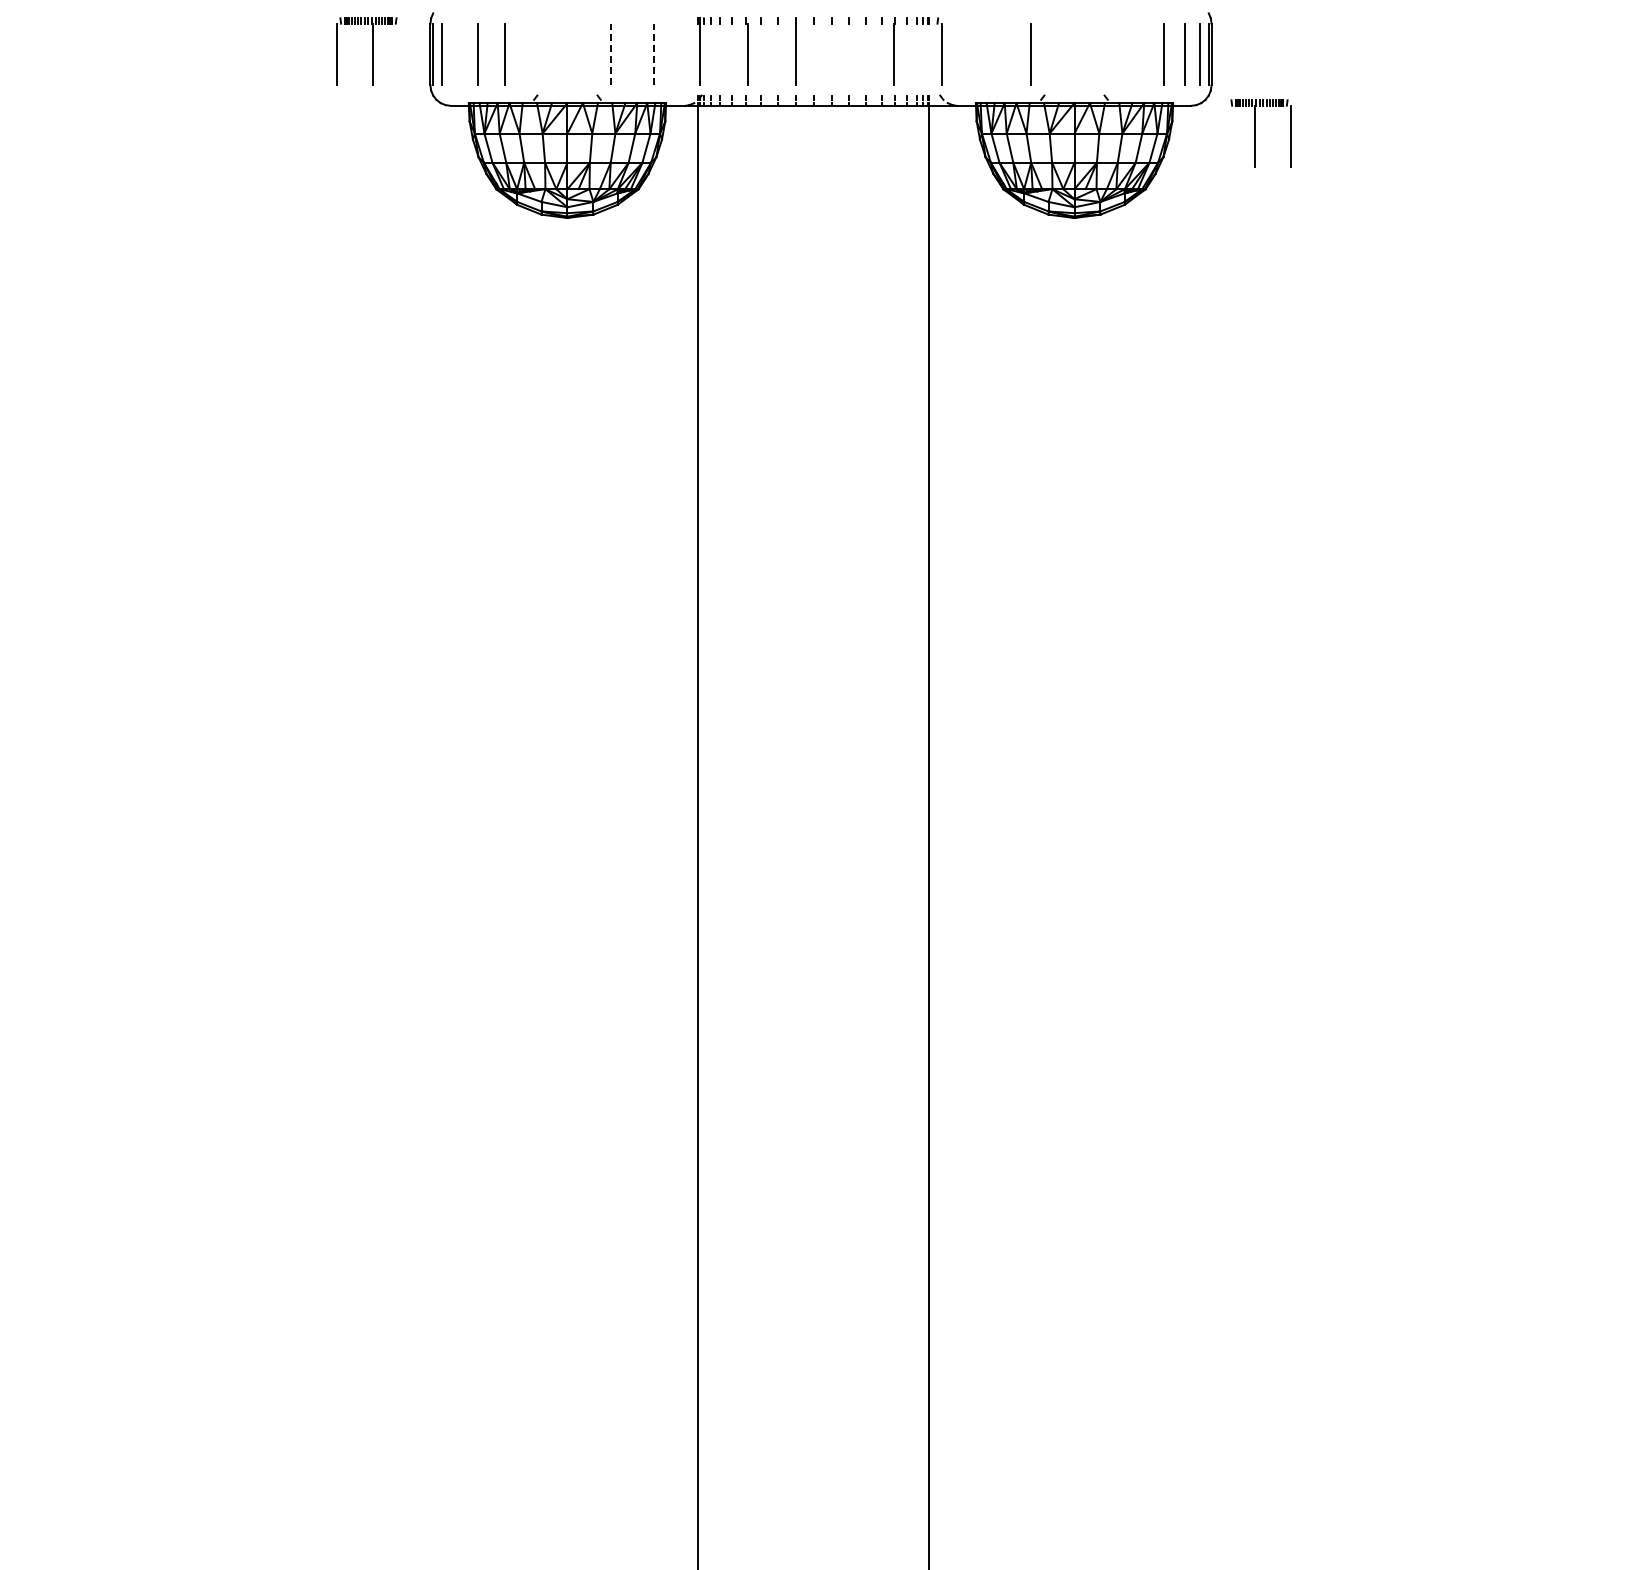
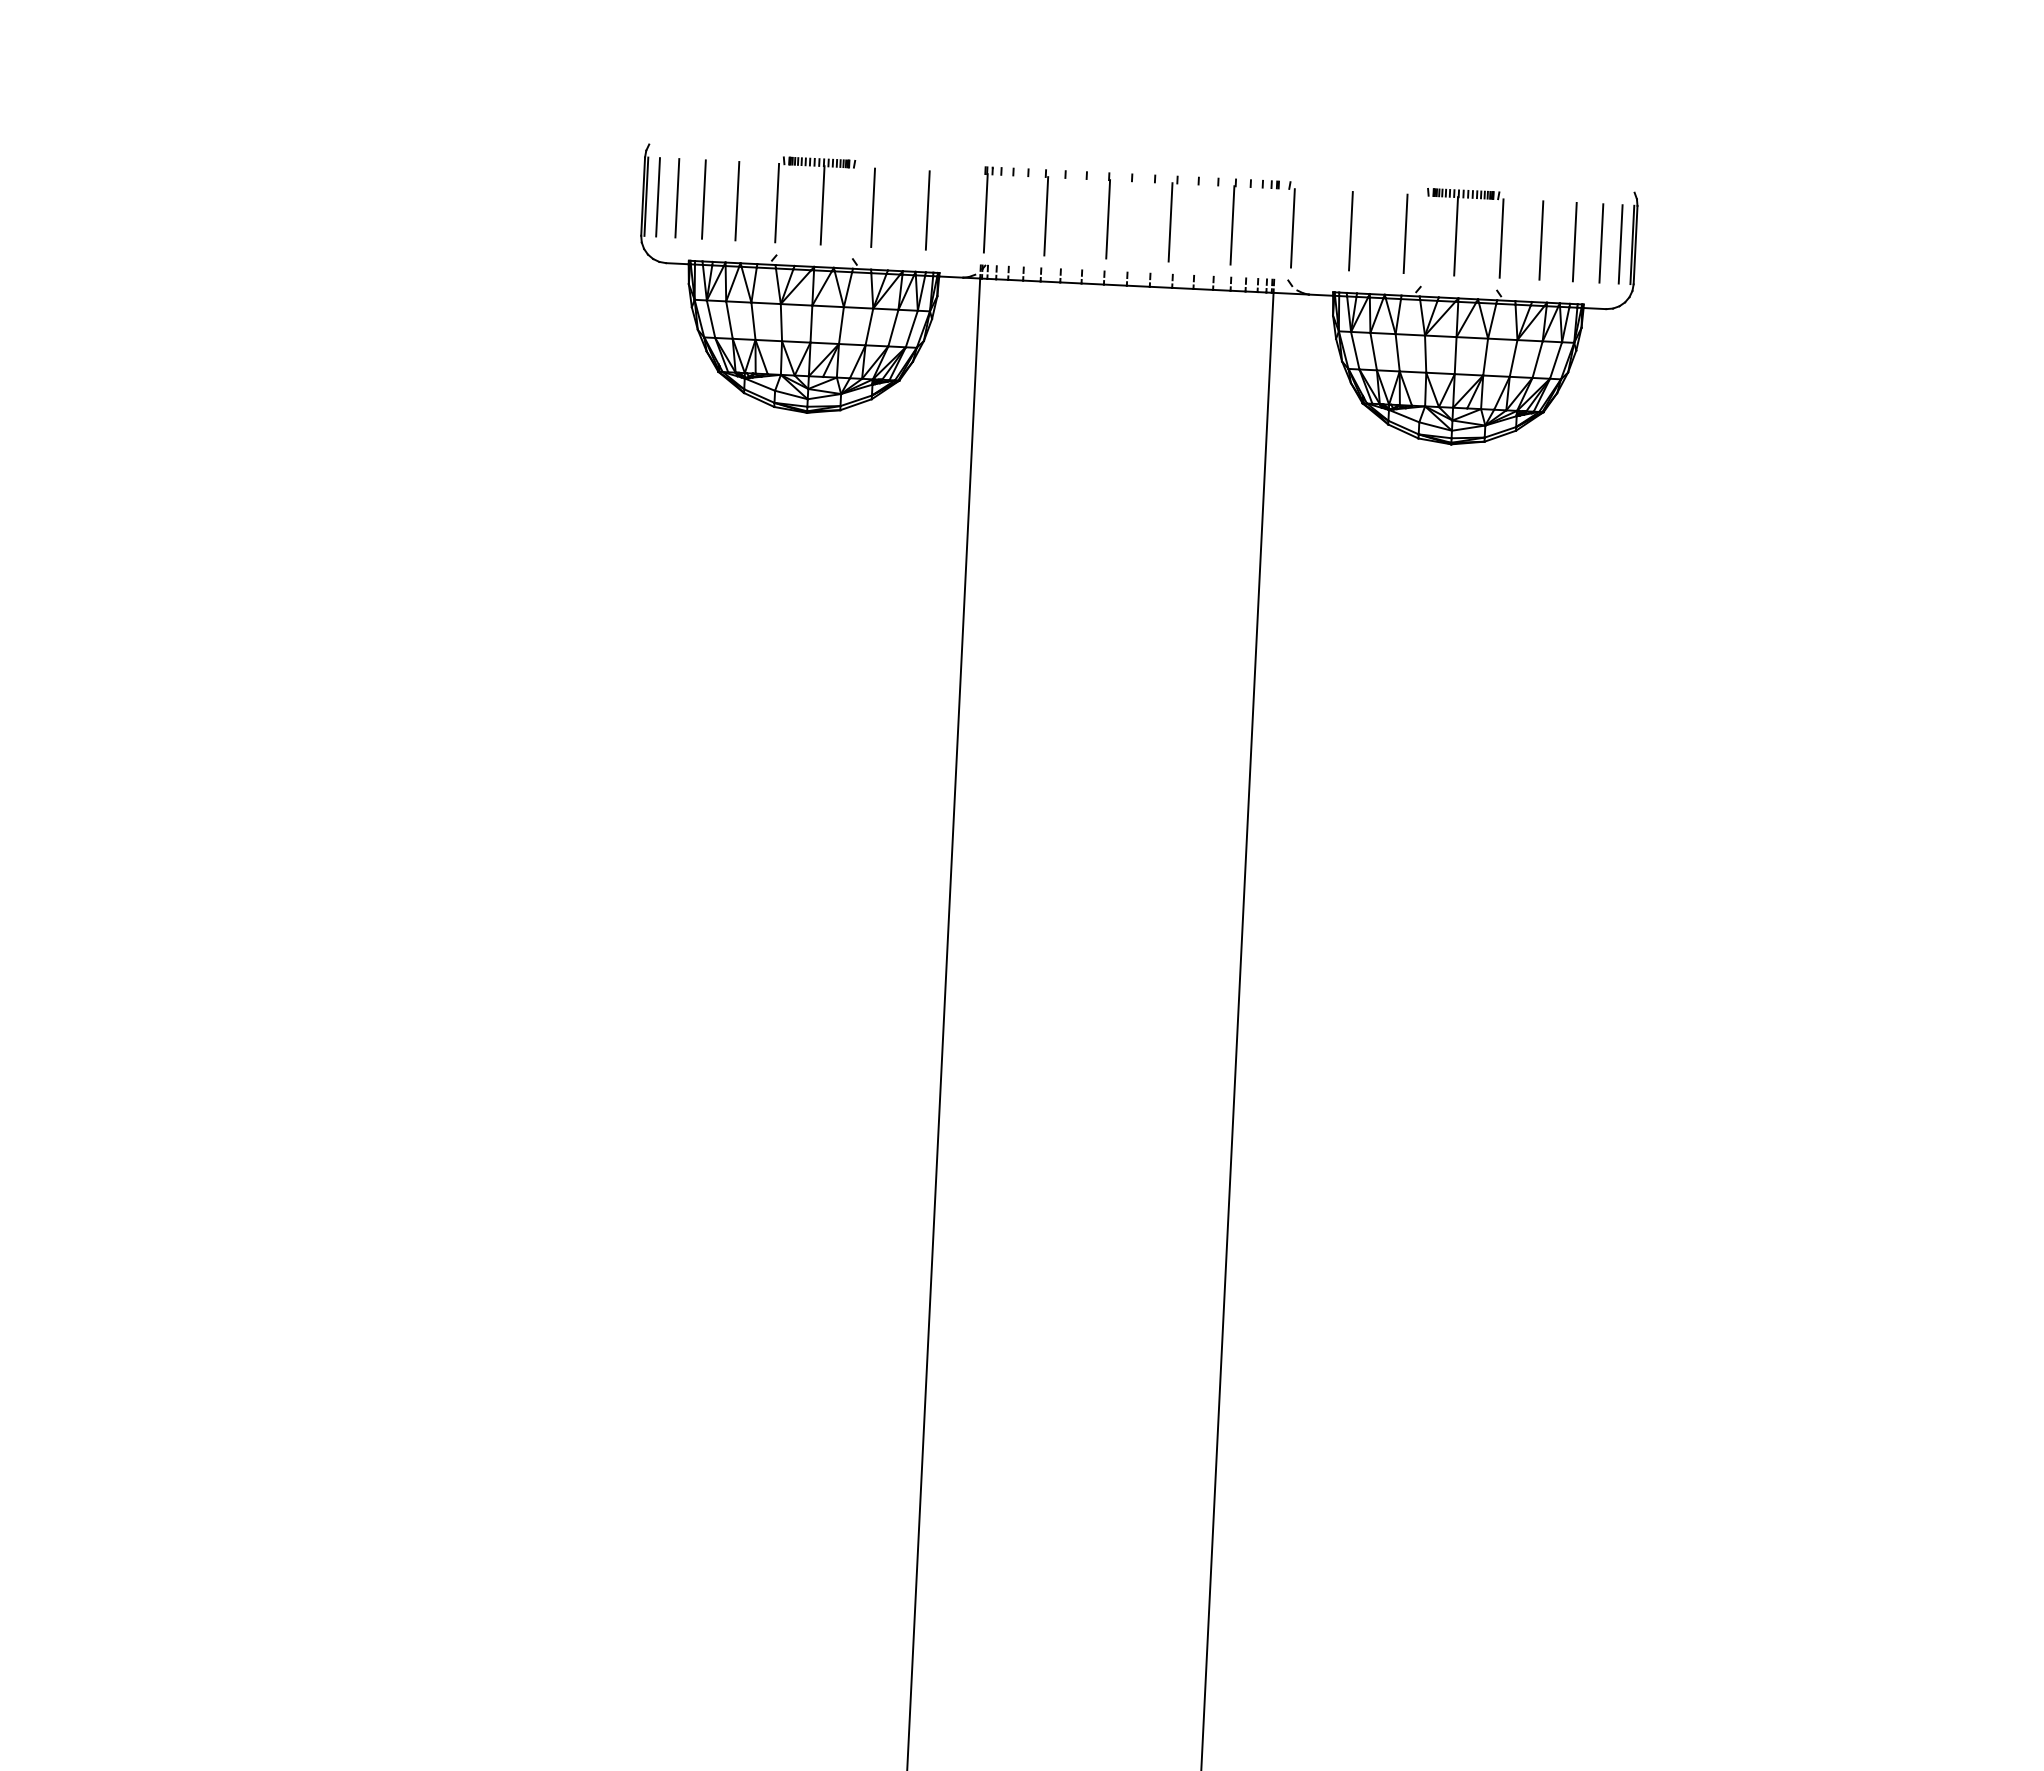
part: (366, 51) -> (814, 201), moved
line: (457, 54) -> (677, 198), added
line: (611, 54) -> (873, 207), dashed -> solid
line: (654, 54) -> (927, 210), dashed -> solid
line: (845, 54) -> (1170, 222), added
line: (987, 54) -> (1350, 231), added
line: (1137, 54) -> (1541, 240), added
part: (1260, 133) -> (1462, 232), moved

